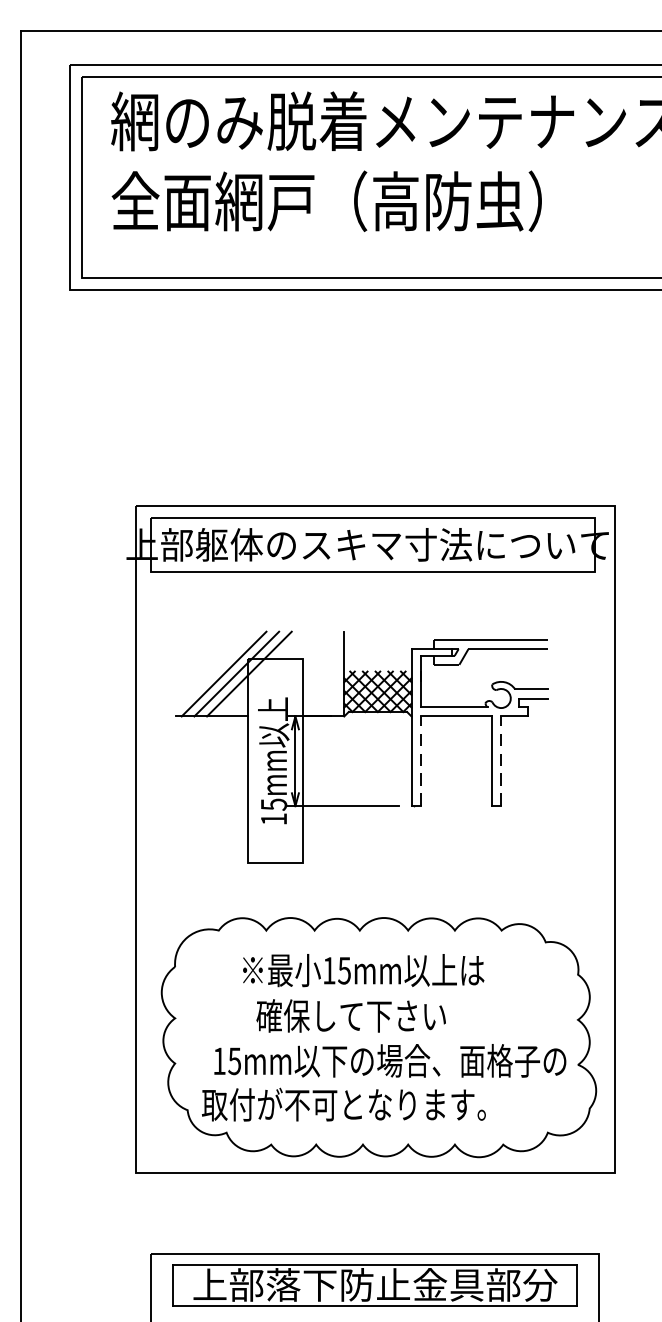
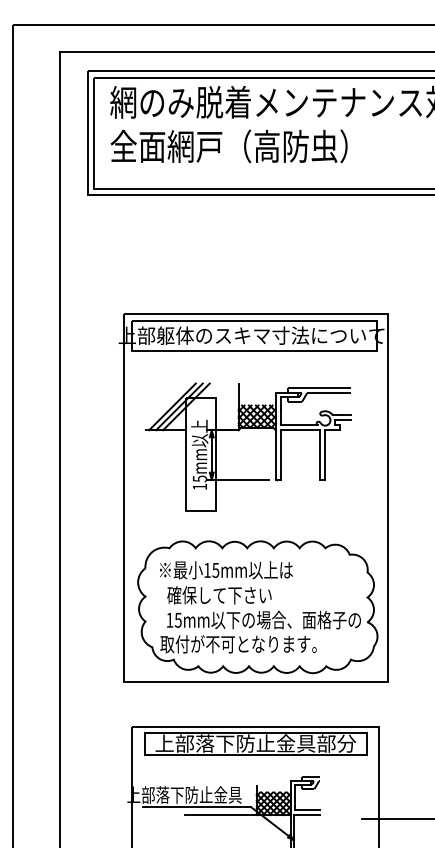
line: (420, 760) -> (280, 454), dashed -> solid
line: (501, 760) -> (325, 454), dashed -> solid
text: (363, 992) -> (226, 582), moved

